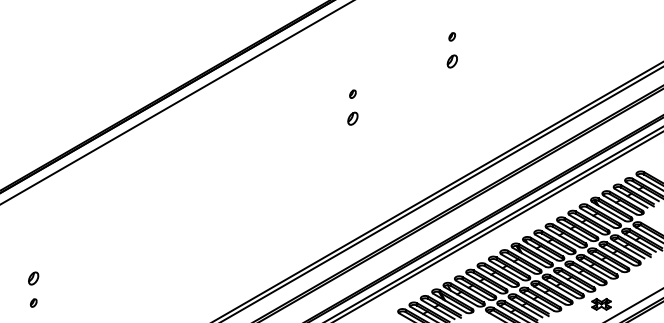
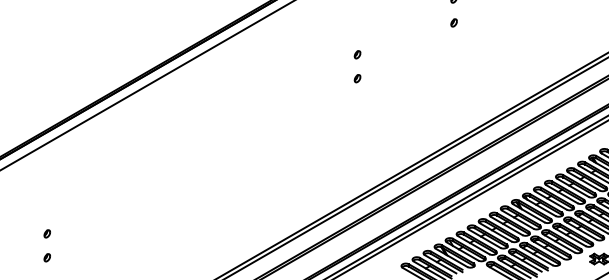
part: (451, 61) -> (453, 22), size x0.62
part: (352, 118) -> (357, 78), size x0.62
part: (33, 278) -> (47, 233), size x0.62

